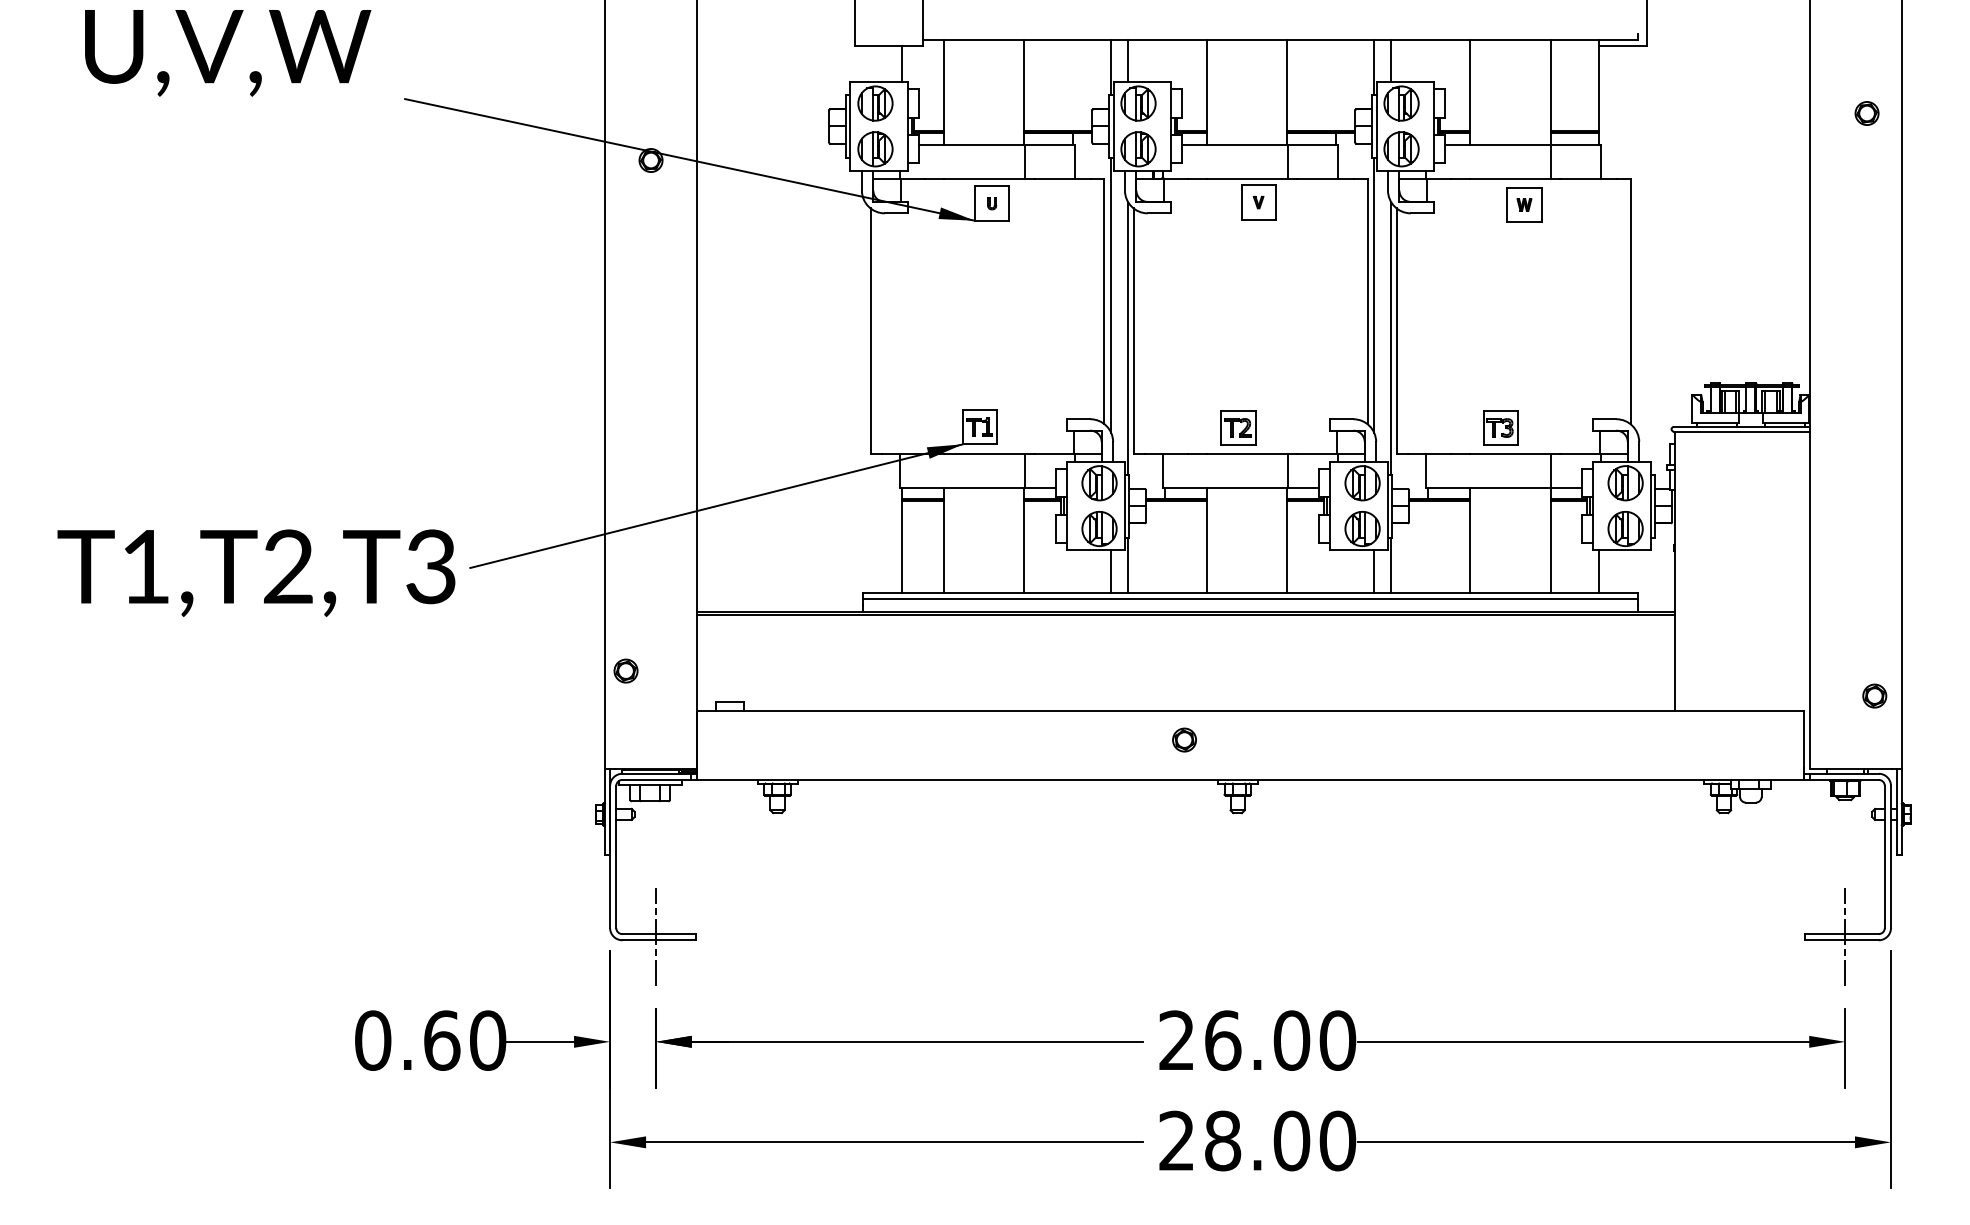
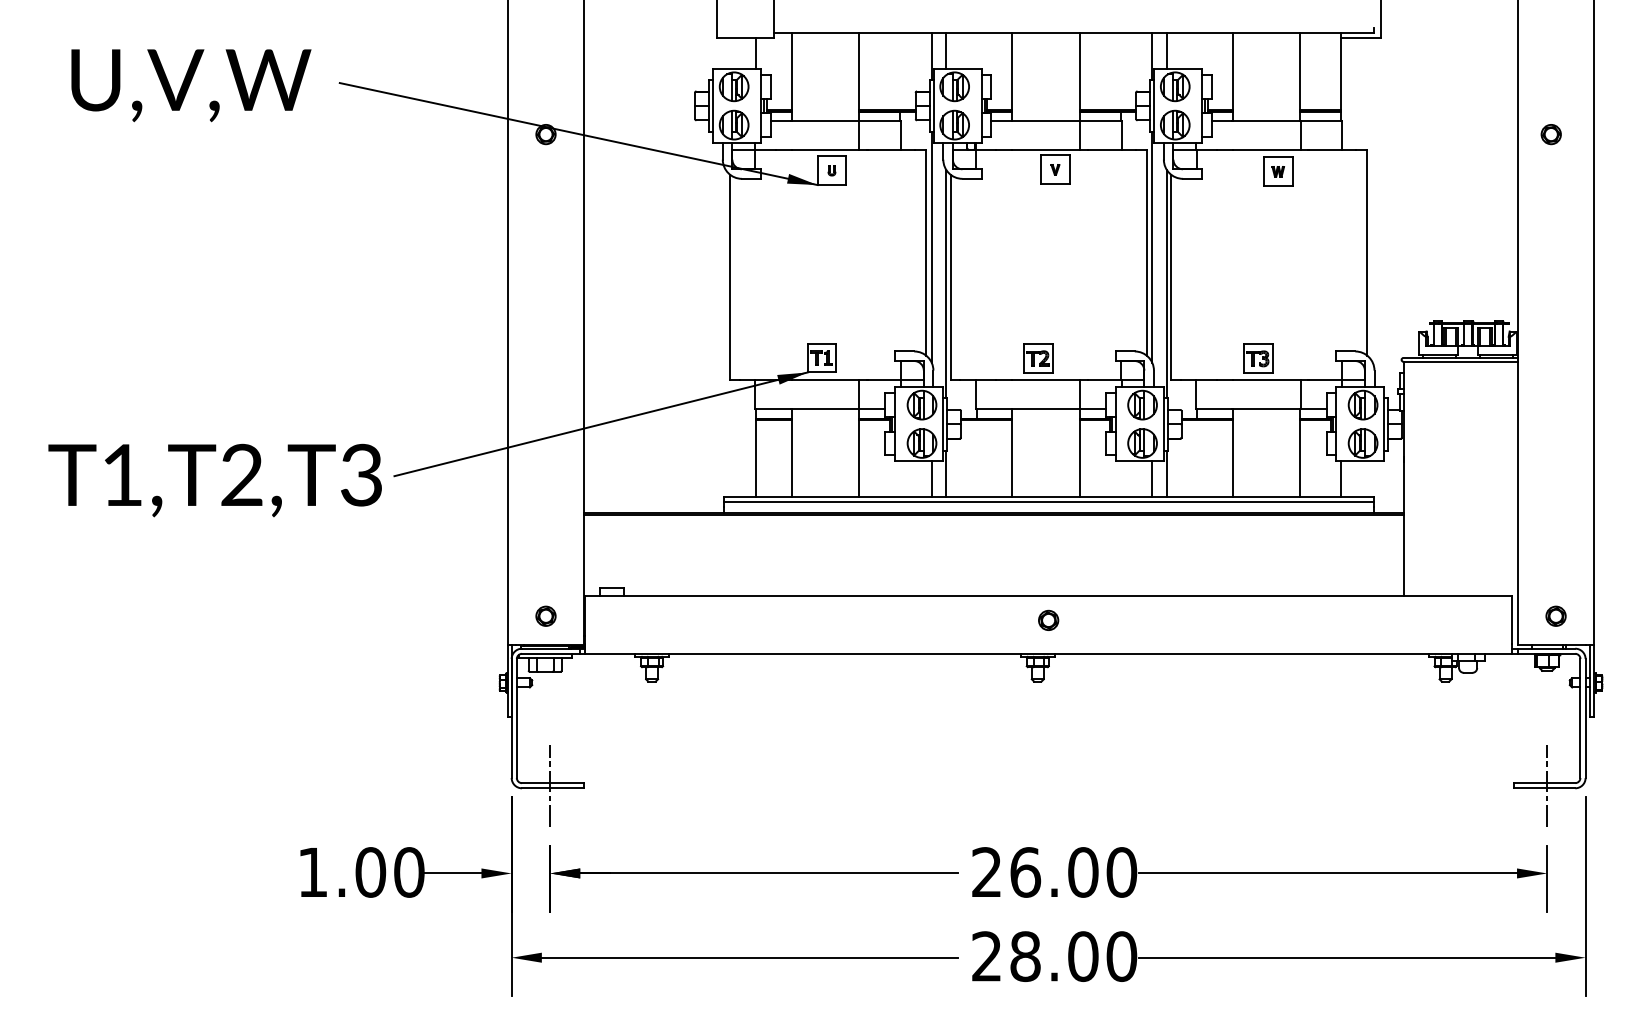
text: (228, 53) -> (191, 85), moved
part: (1866, 113) -> (1550, 134), moved
part: (625, 670) -> (545, 615), moved
part: (1874, 695) -> (1555, 615), moved
part: (1184, 739) -> (1048, 619), moved
text: (407, 1040) -> (341, 872), 0.60 -> 1.00

